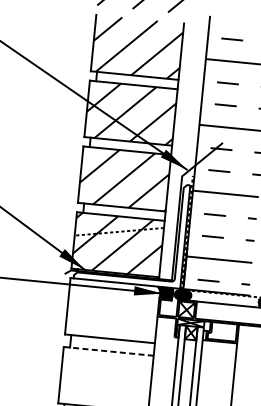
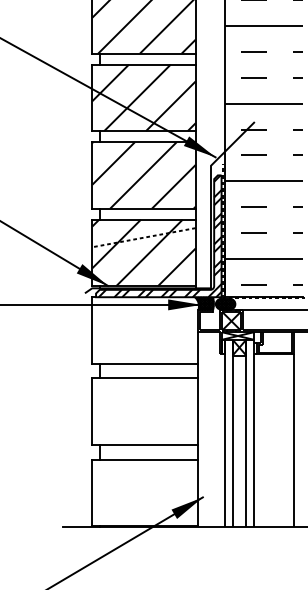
hatch: (132, 232) -> (159, 236), added
line: (108, 351) -> (145, 378), dashed -> solid

